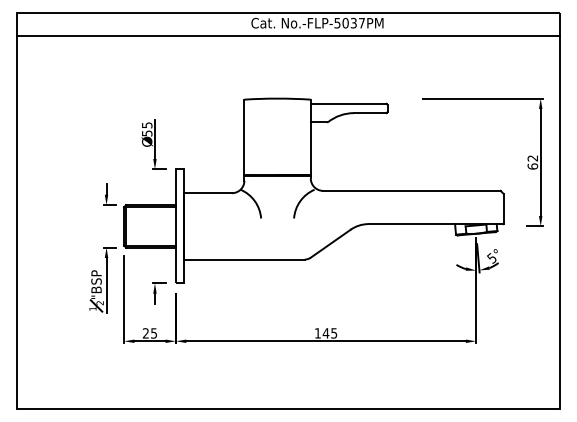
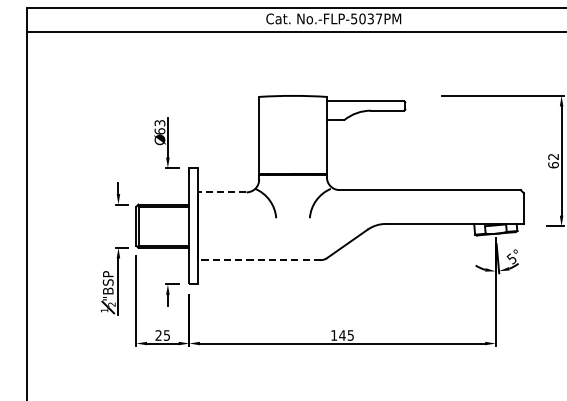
text: (146, 129) -> (159, 127), 55 -> 63
line: (208, 193) -> (222, 192), solid -> dashed
line: (244, 259) -> (259, 260), solid -> dashed

